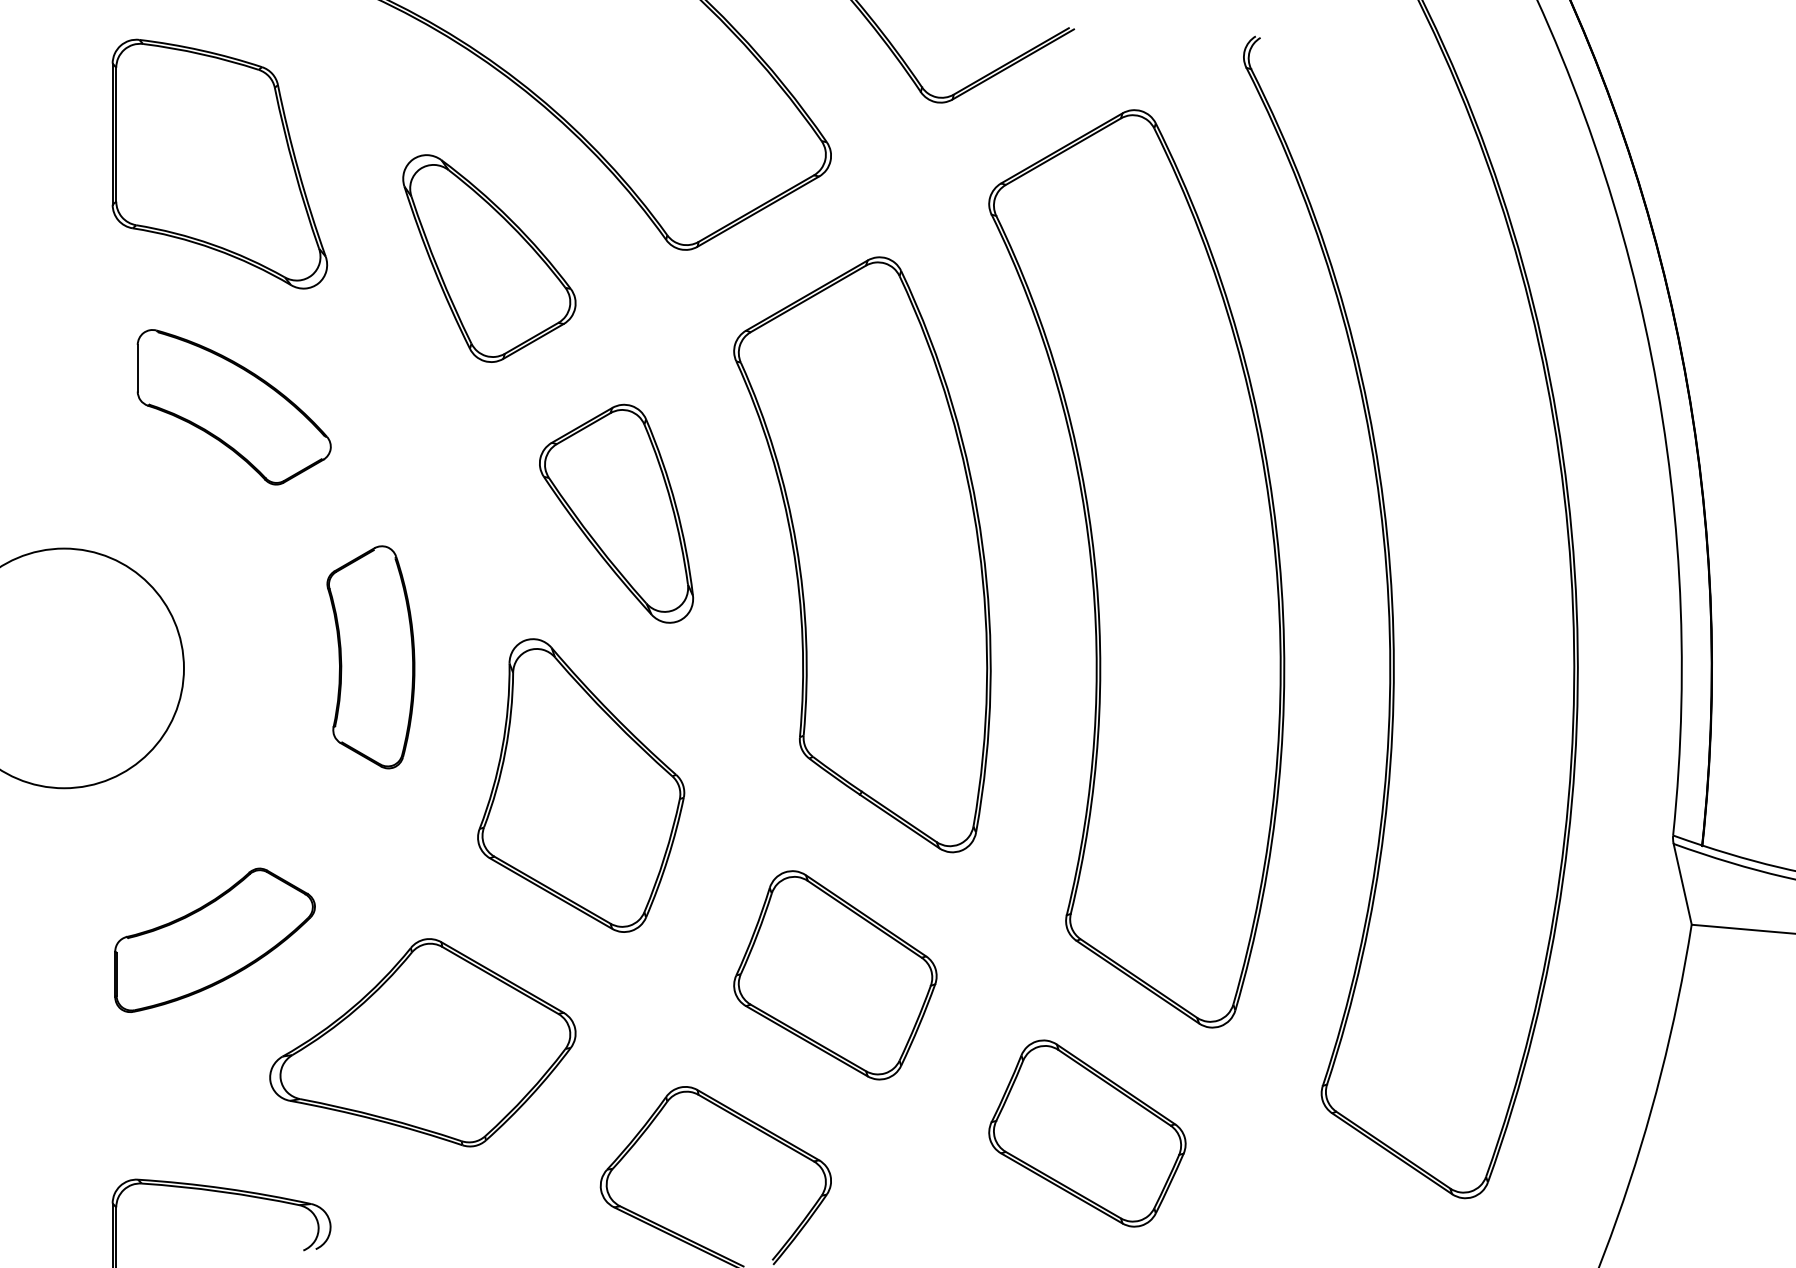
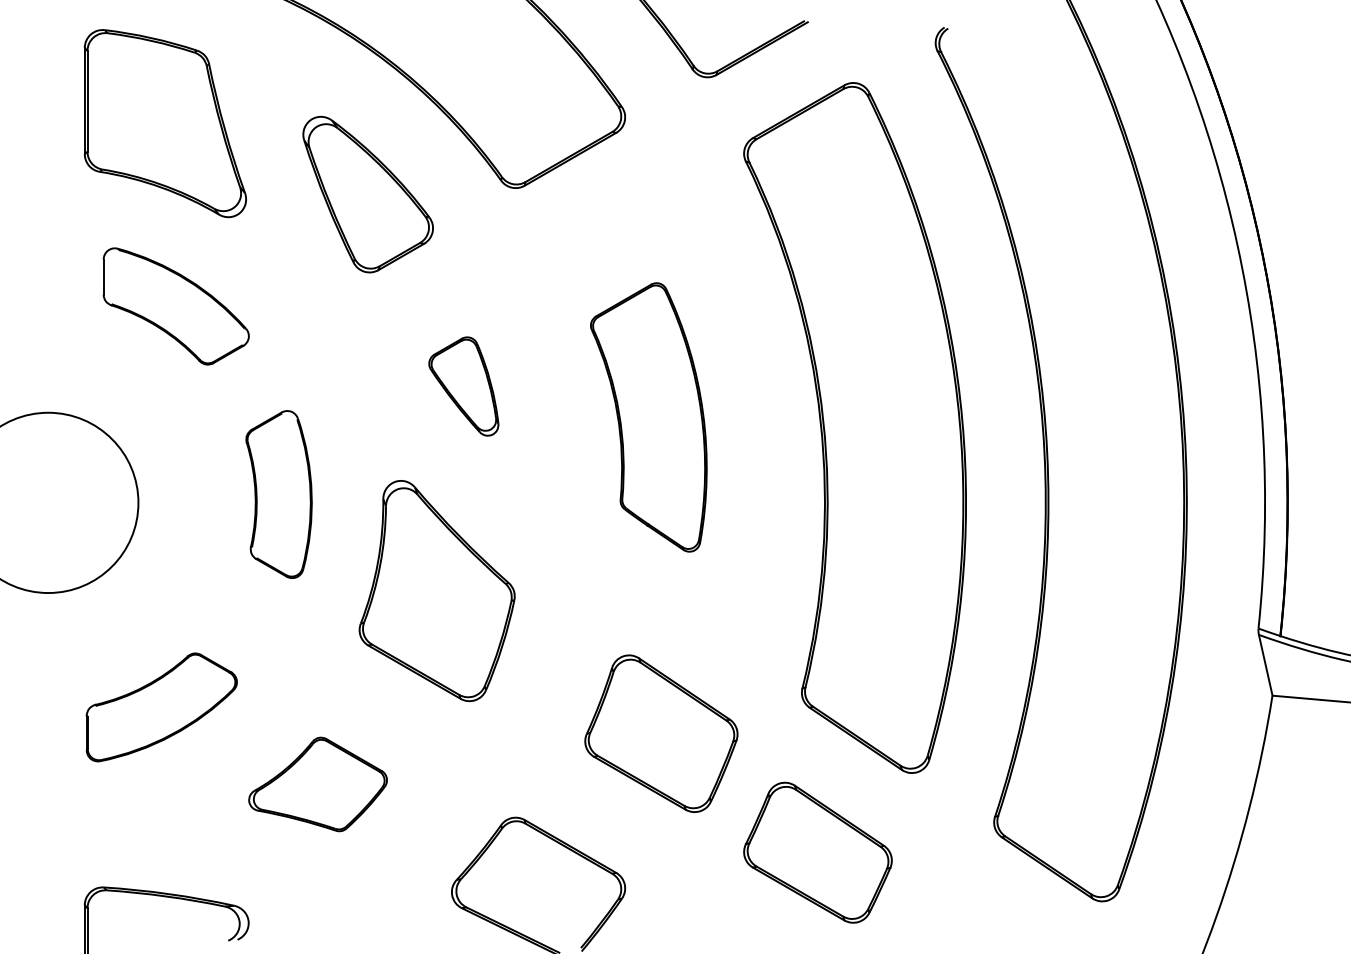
part: (616, 513) -> (463, 386), size x0.6
part: (862, 554) -> (648, 417), size x0.6
part: (835, 975) -> (661, 733), moved
part: (422, 1042) -> (317, 784), size x0.6

